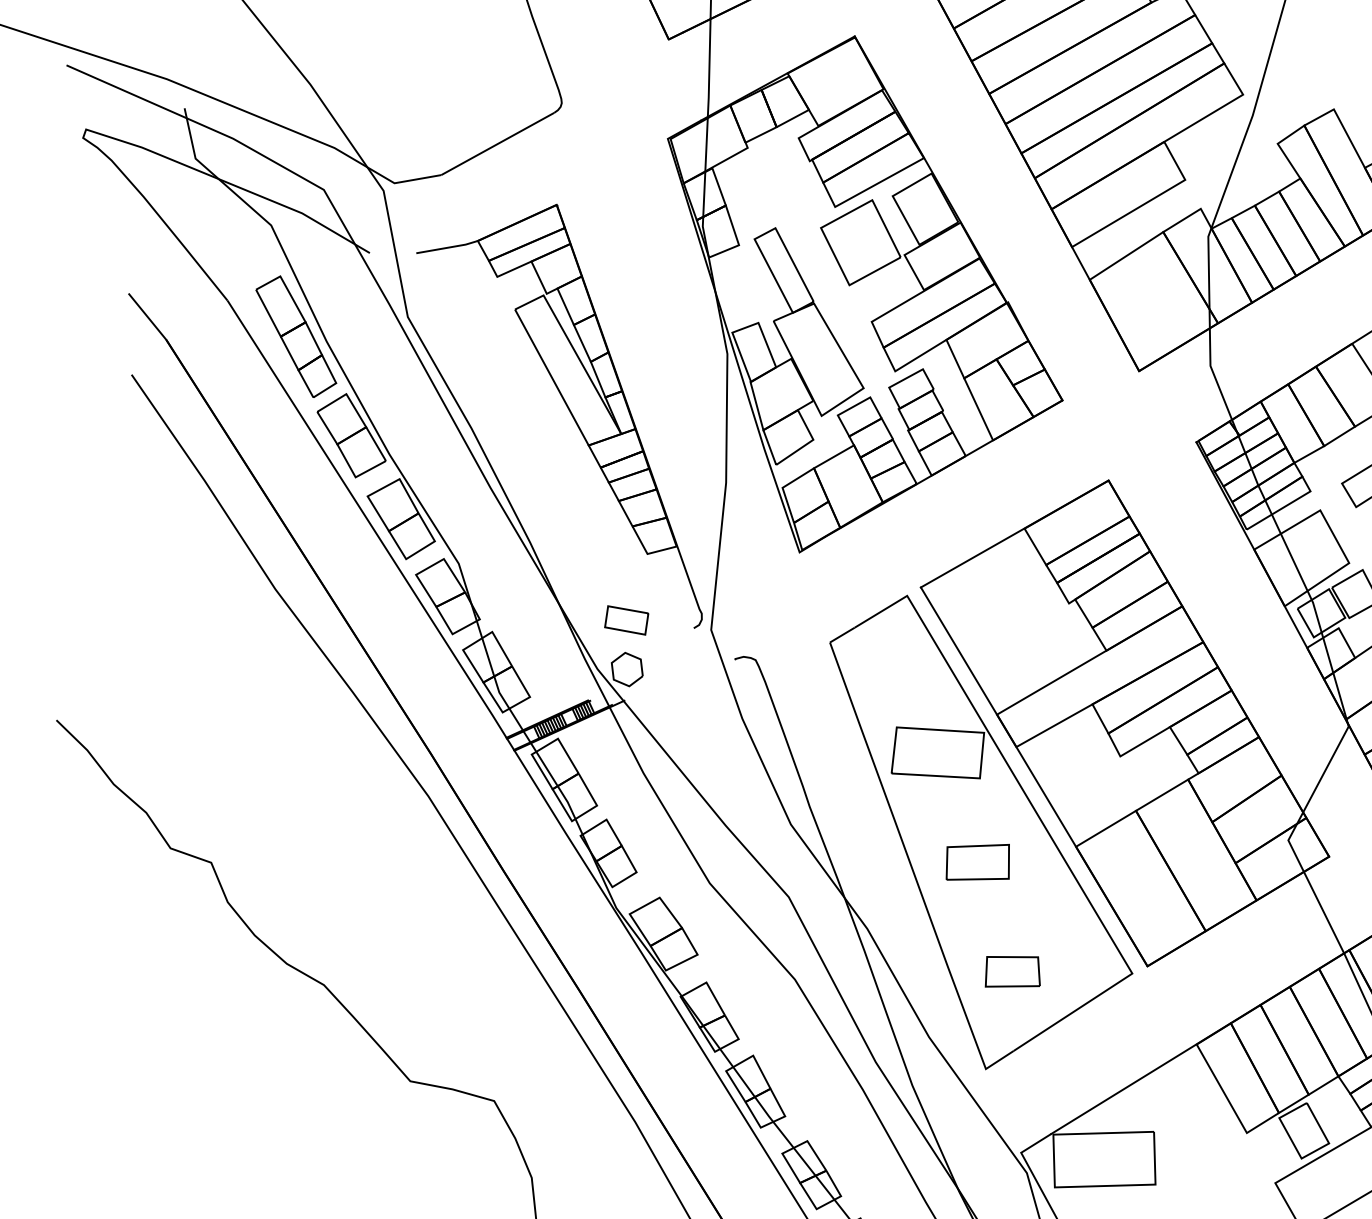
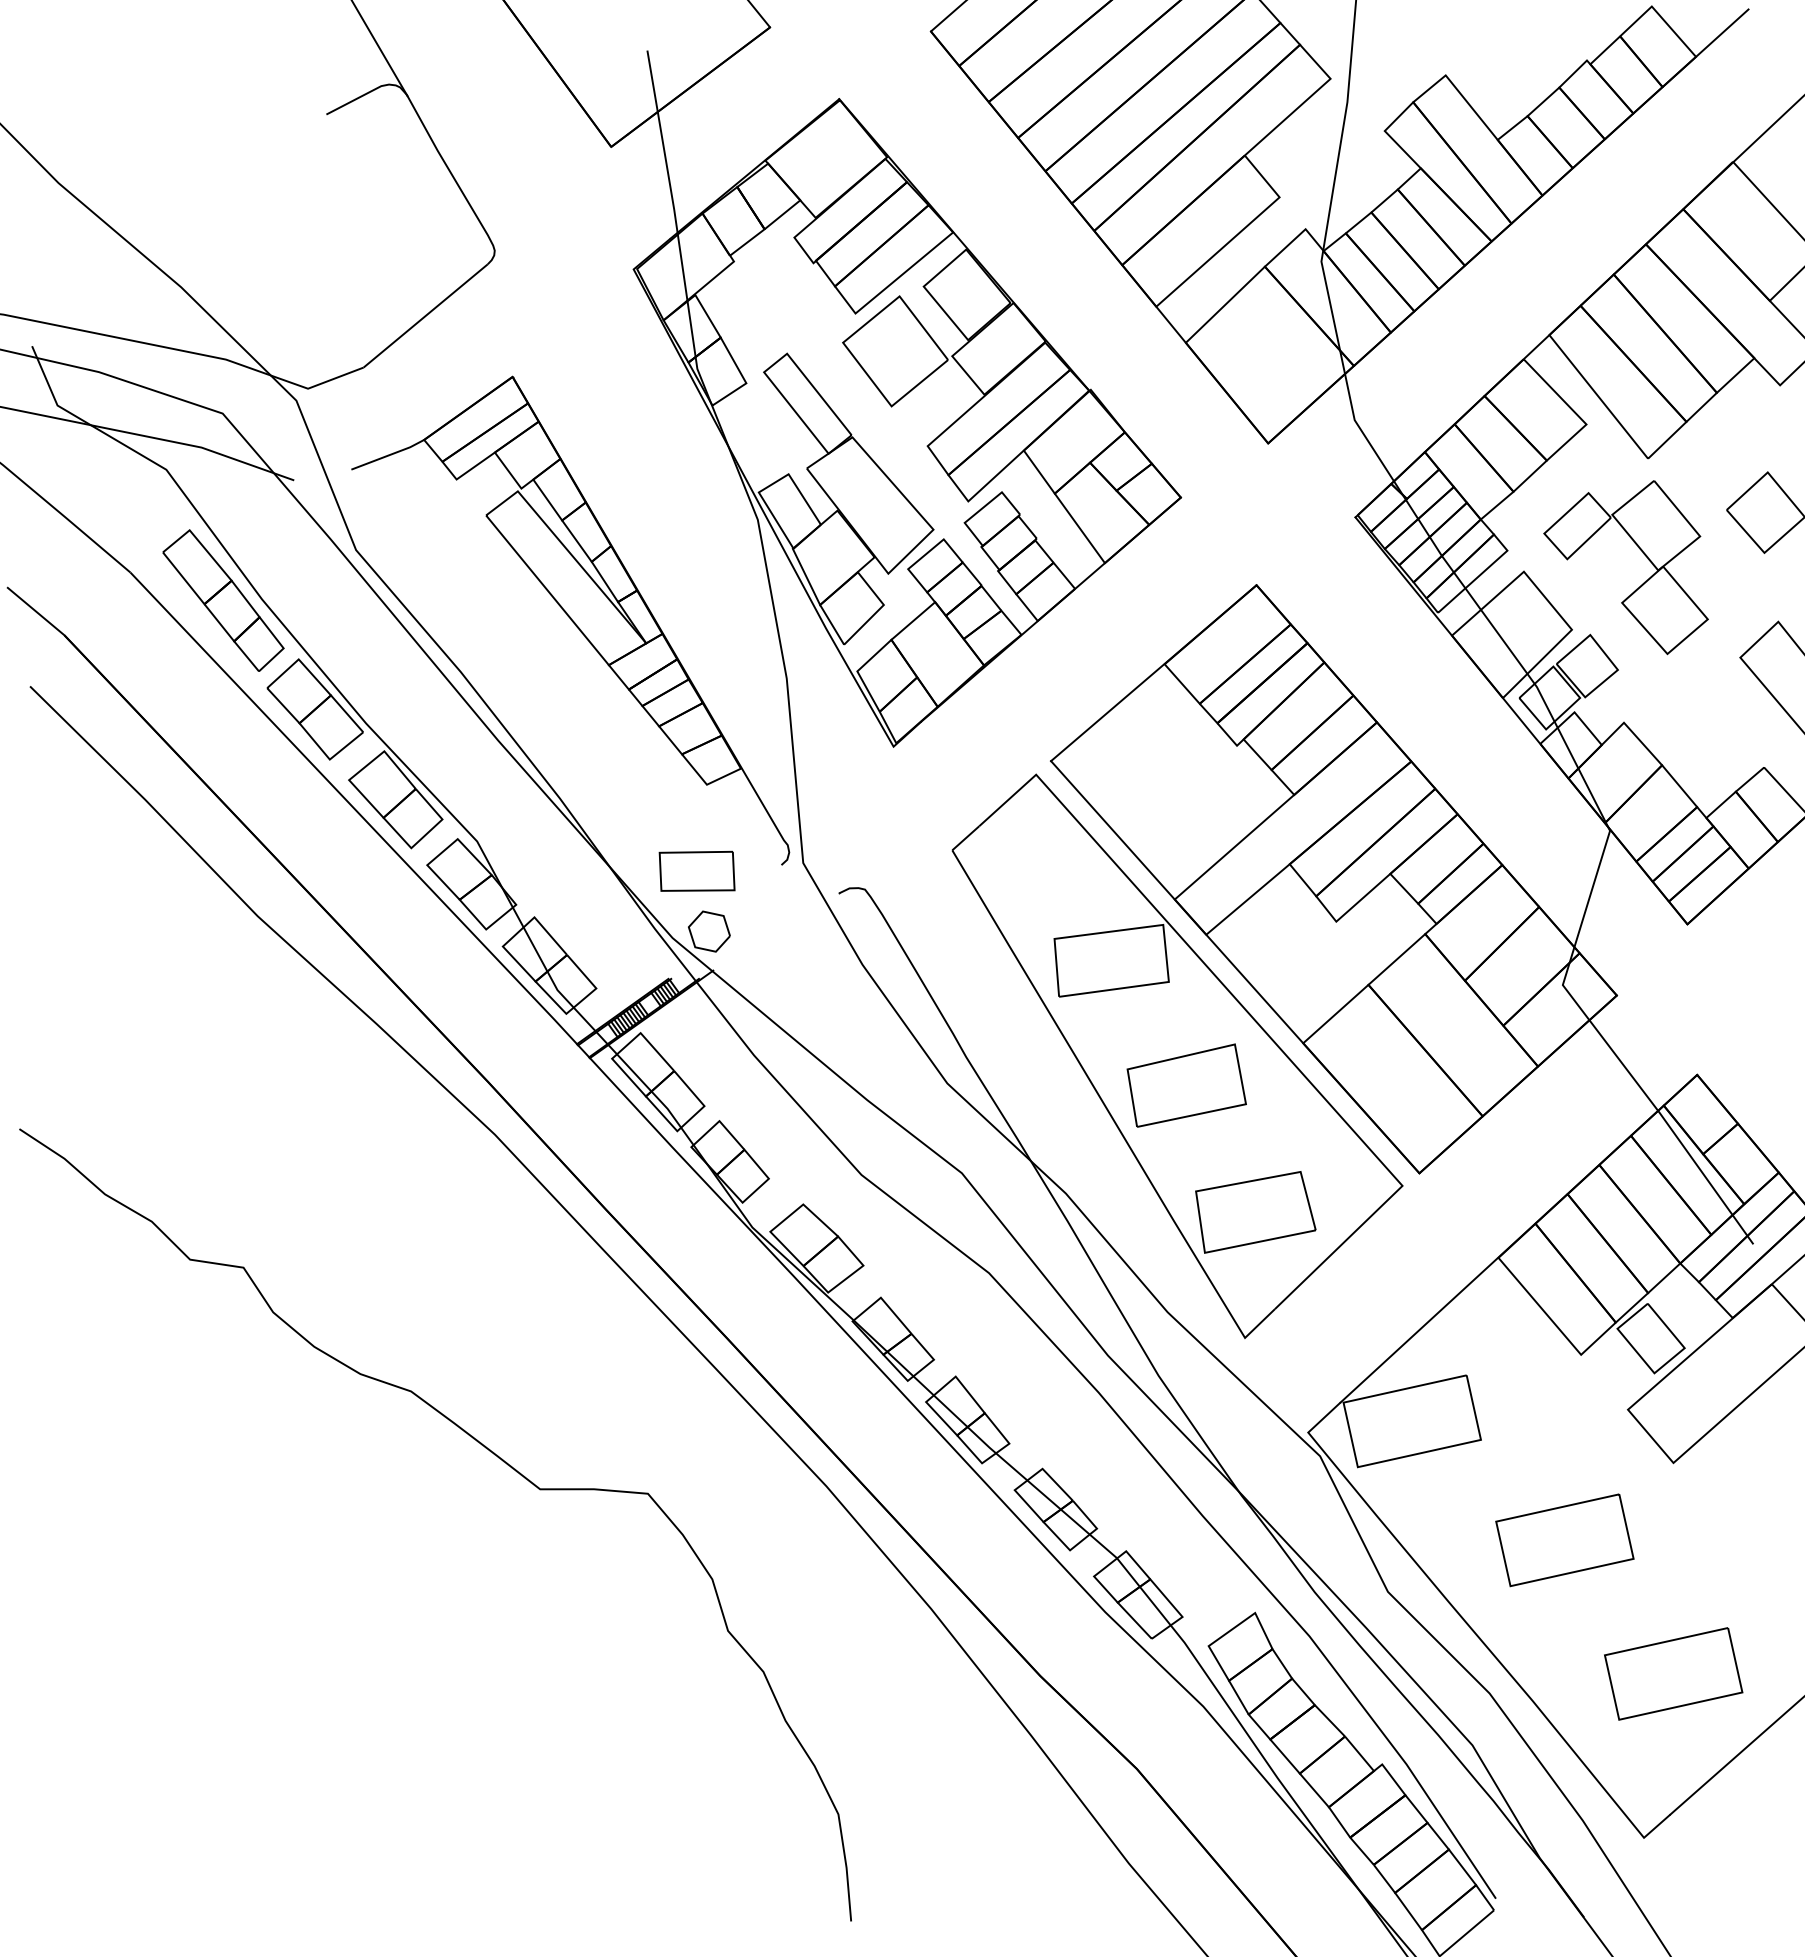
part: (626, 619) -> (696, 870), size x1.43
part: (978, 862) -> (1186, 1085), size x1.43
part: (1013, 972) -> (1255, 1212), size x1.67

